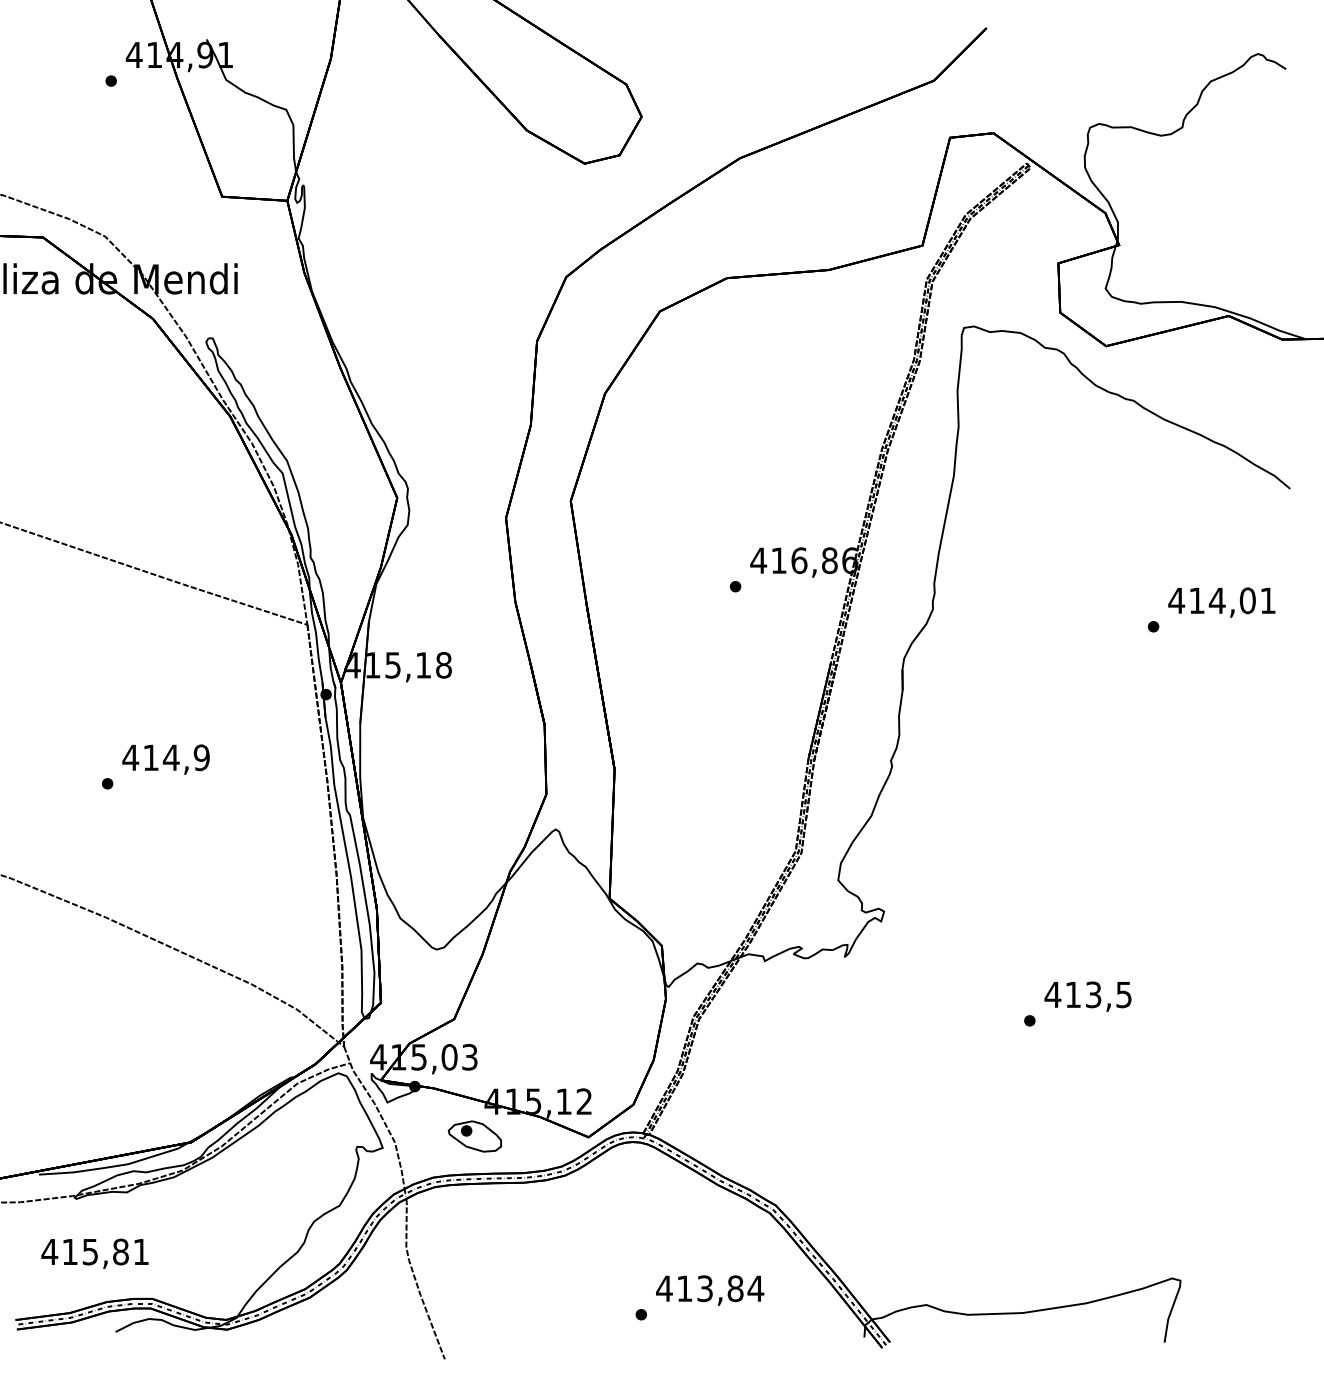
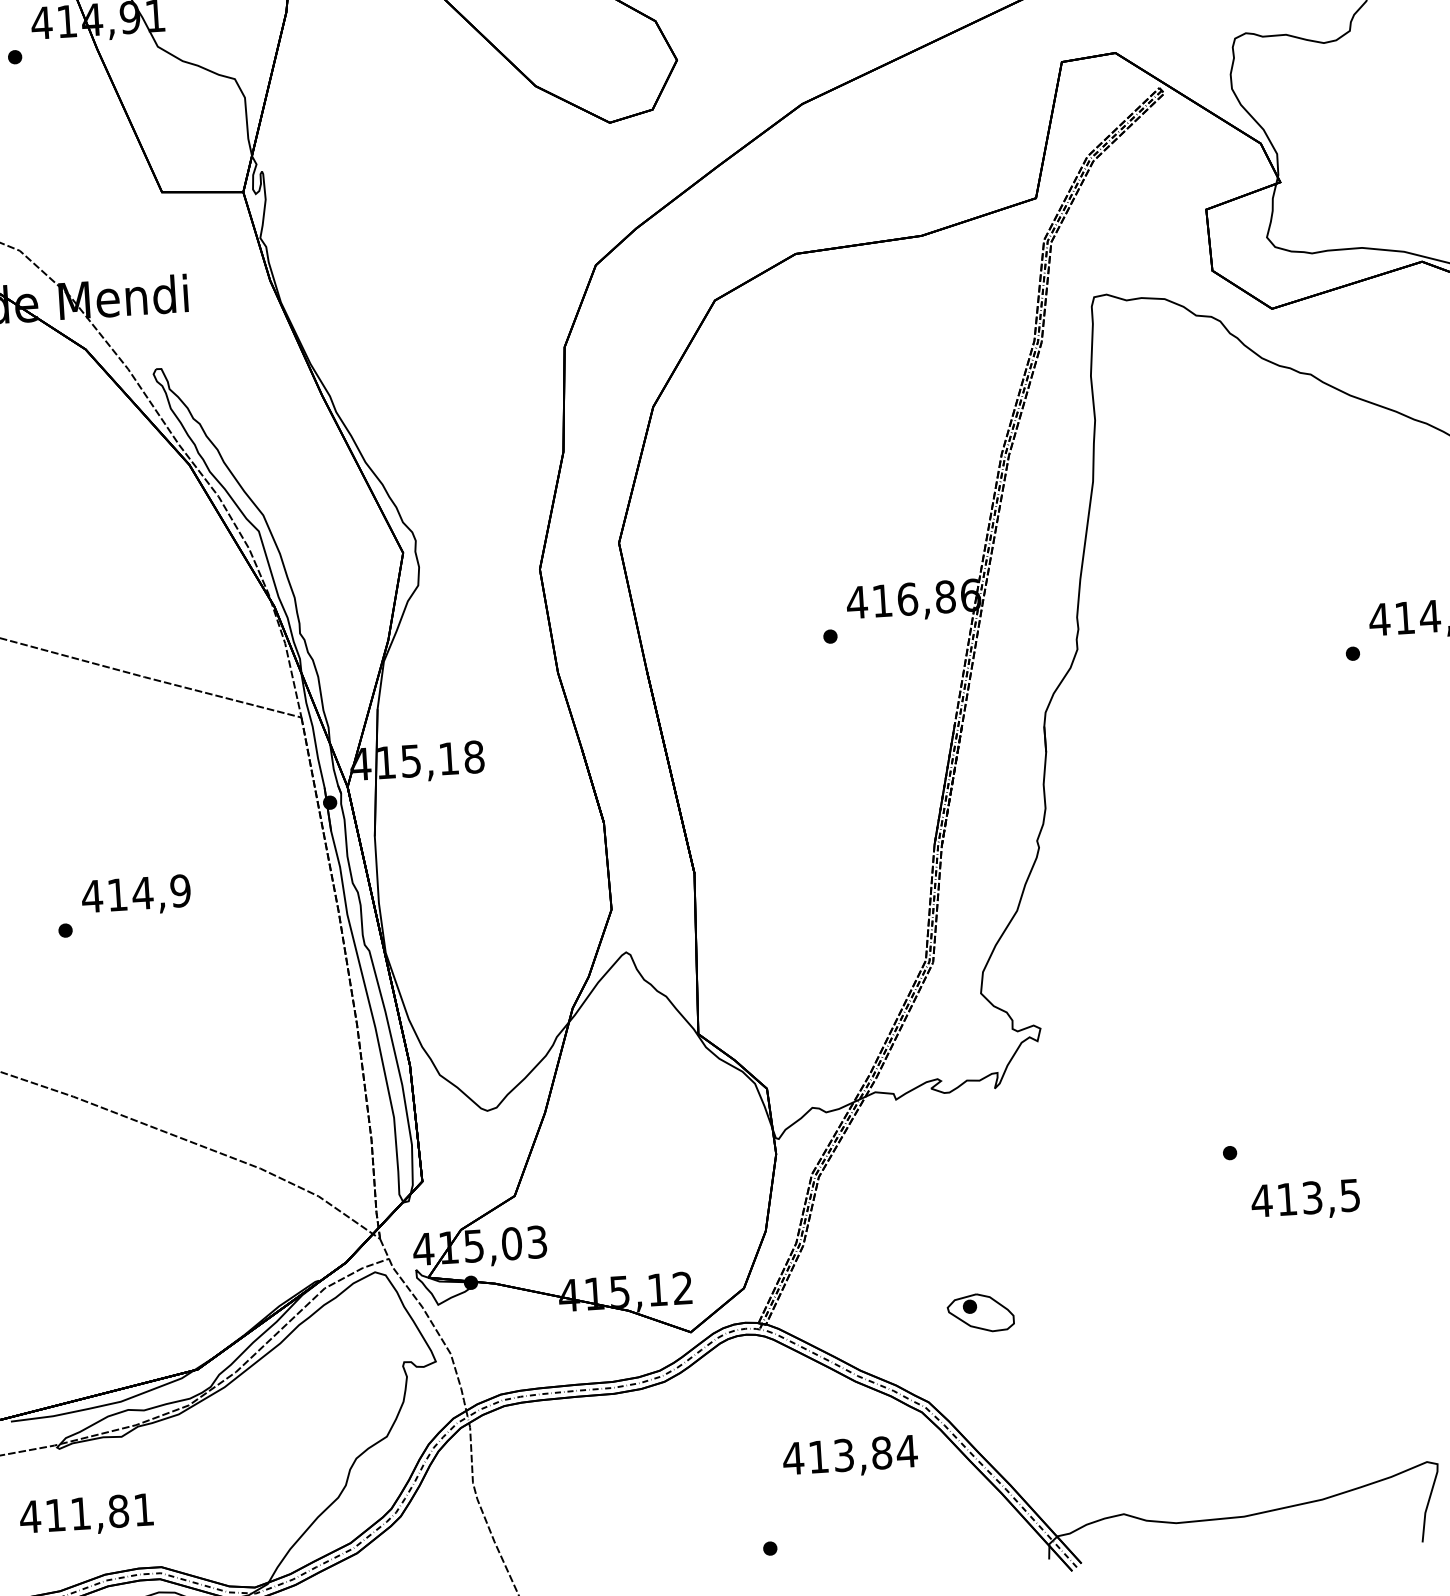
text: (1087, 996) -> (1304, 1200), moved
part: (474, 1136) -> (980, 1313), moved
text: (89, 1252) -> (79, 1514), 415,81 -> 411,81
text: (710, 1290) -> (850, 1457), moved

